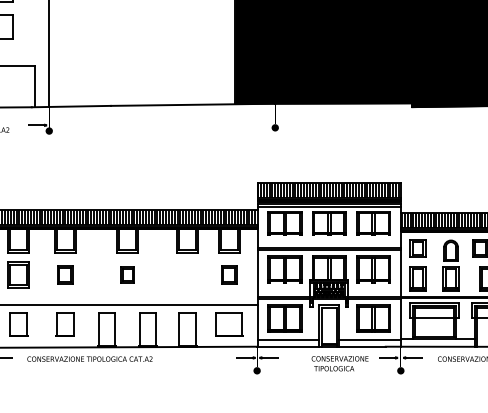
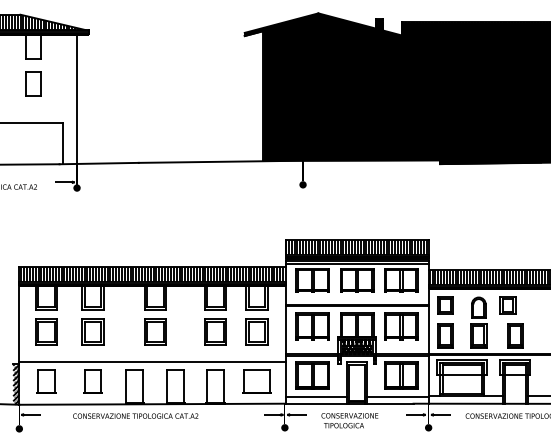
part: (64, 274) -> (92, 331), size x1.43
part: (127, 274) -> (155, 331), size x1.67
part: (187, 274) -> (215, 331), added
part: (228, 274) -> (256, 331), size x1.43
text: (89, 358) -> (135, 415), moved
text: (339, 363) -> (349, 420), moved

